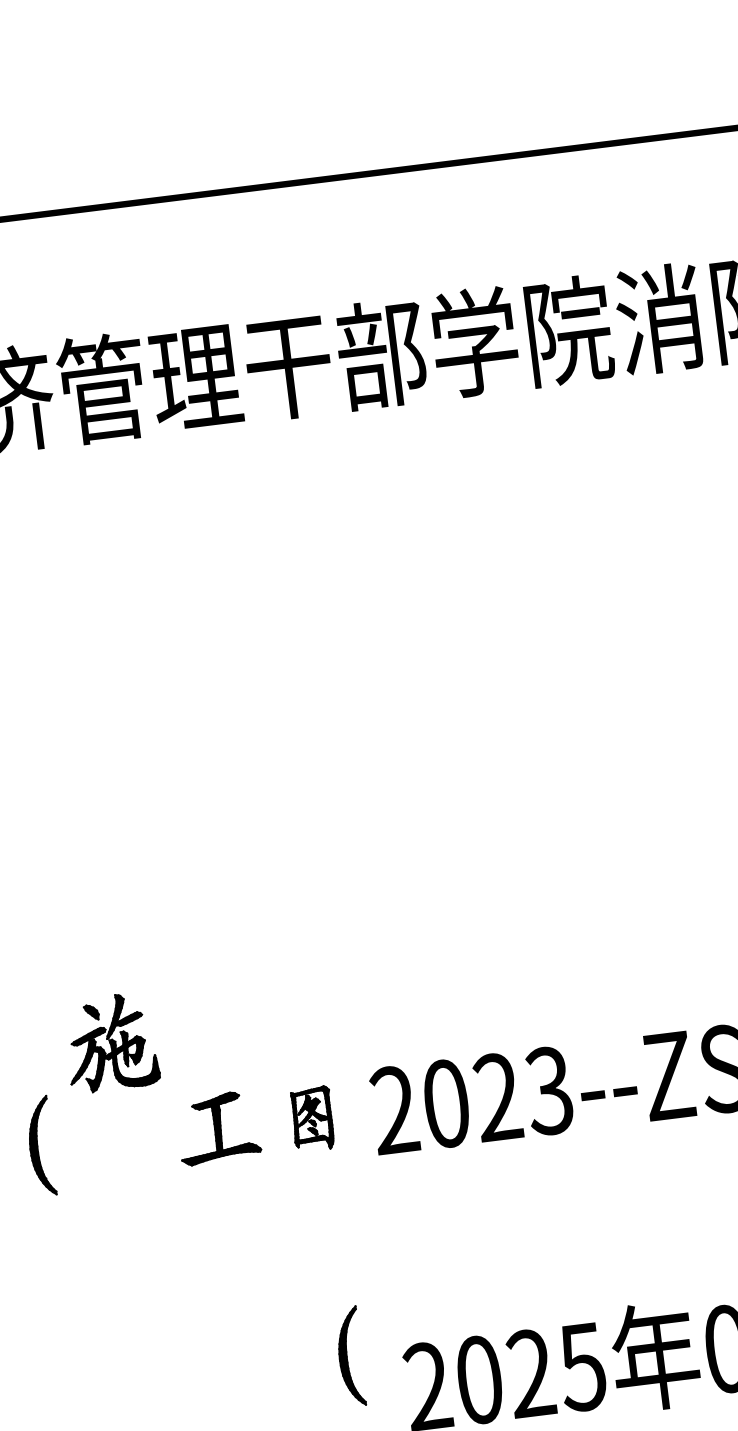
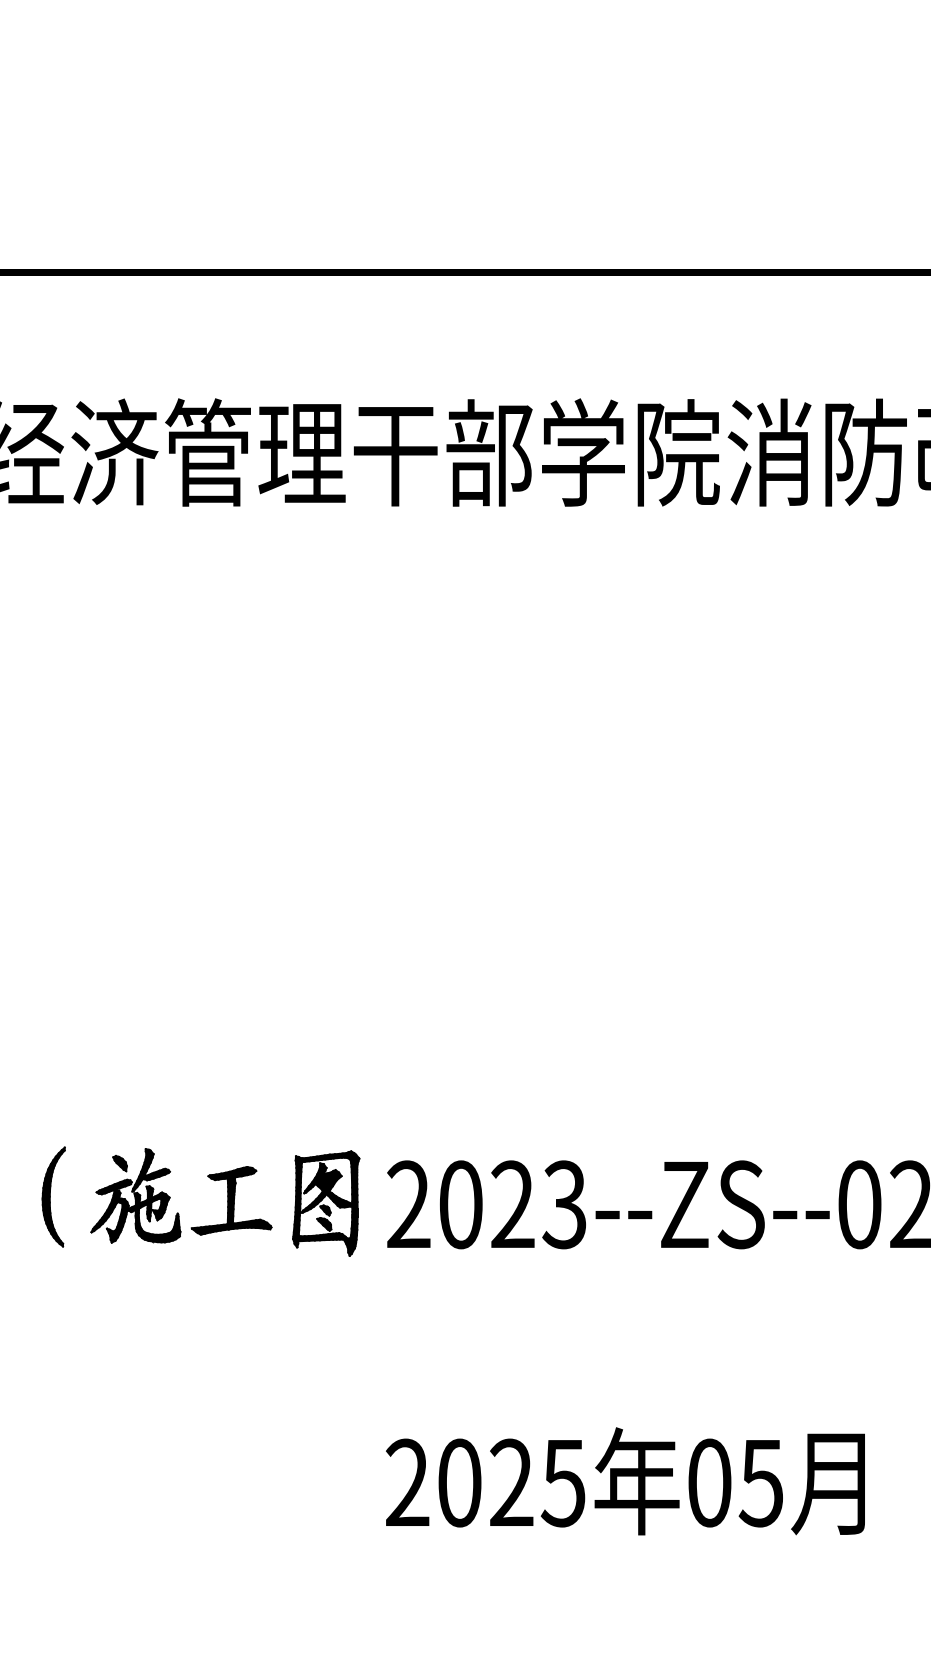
part: (110, 1042) -> (135, 1195), moved
part: (312, 1119) -> (326, 1203), size x1.67
part: (350, 1356) -> (334, 1443), removed

